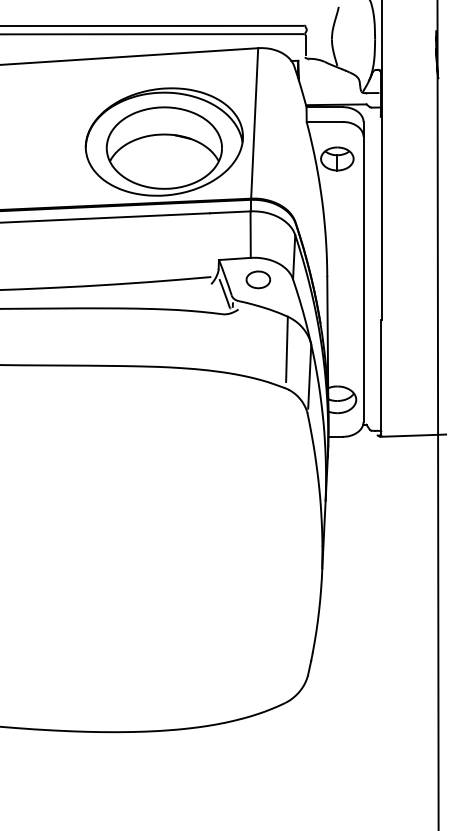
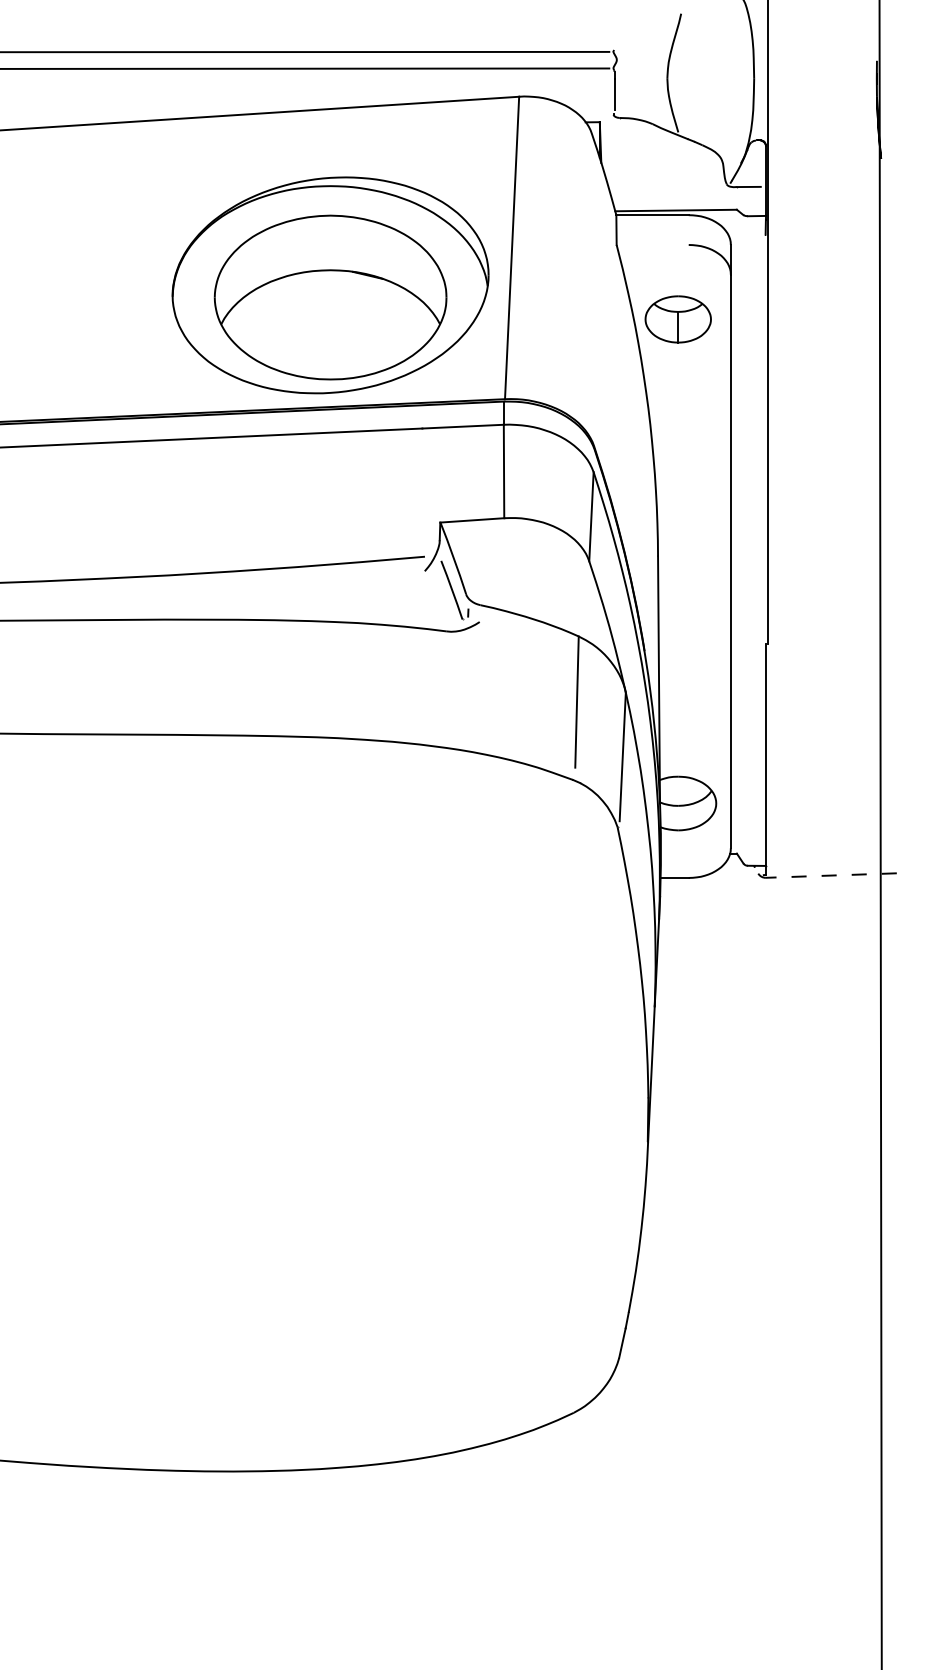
line: (324, 121) -> (652, 244), removed
part: (258, 279) -> (519, 561), removed
line: (413, 435) -> (831, 875), solid -> dashed

